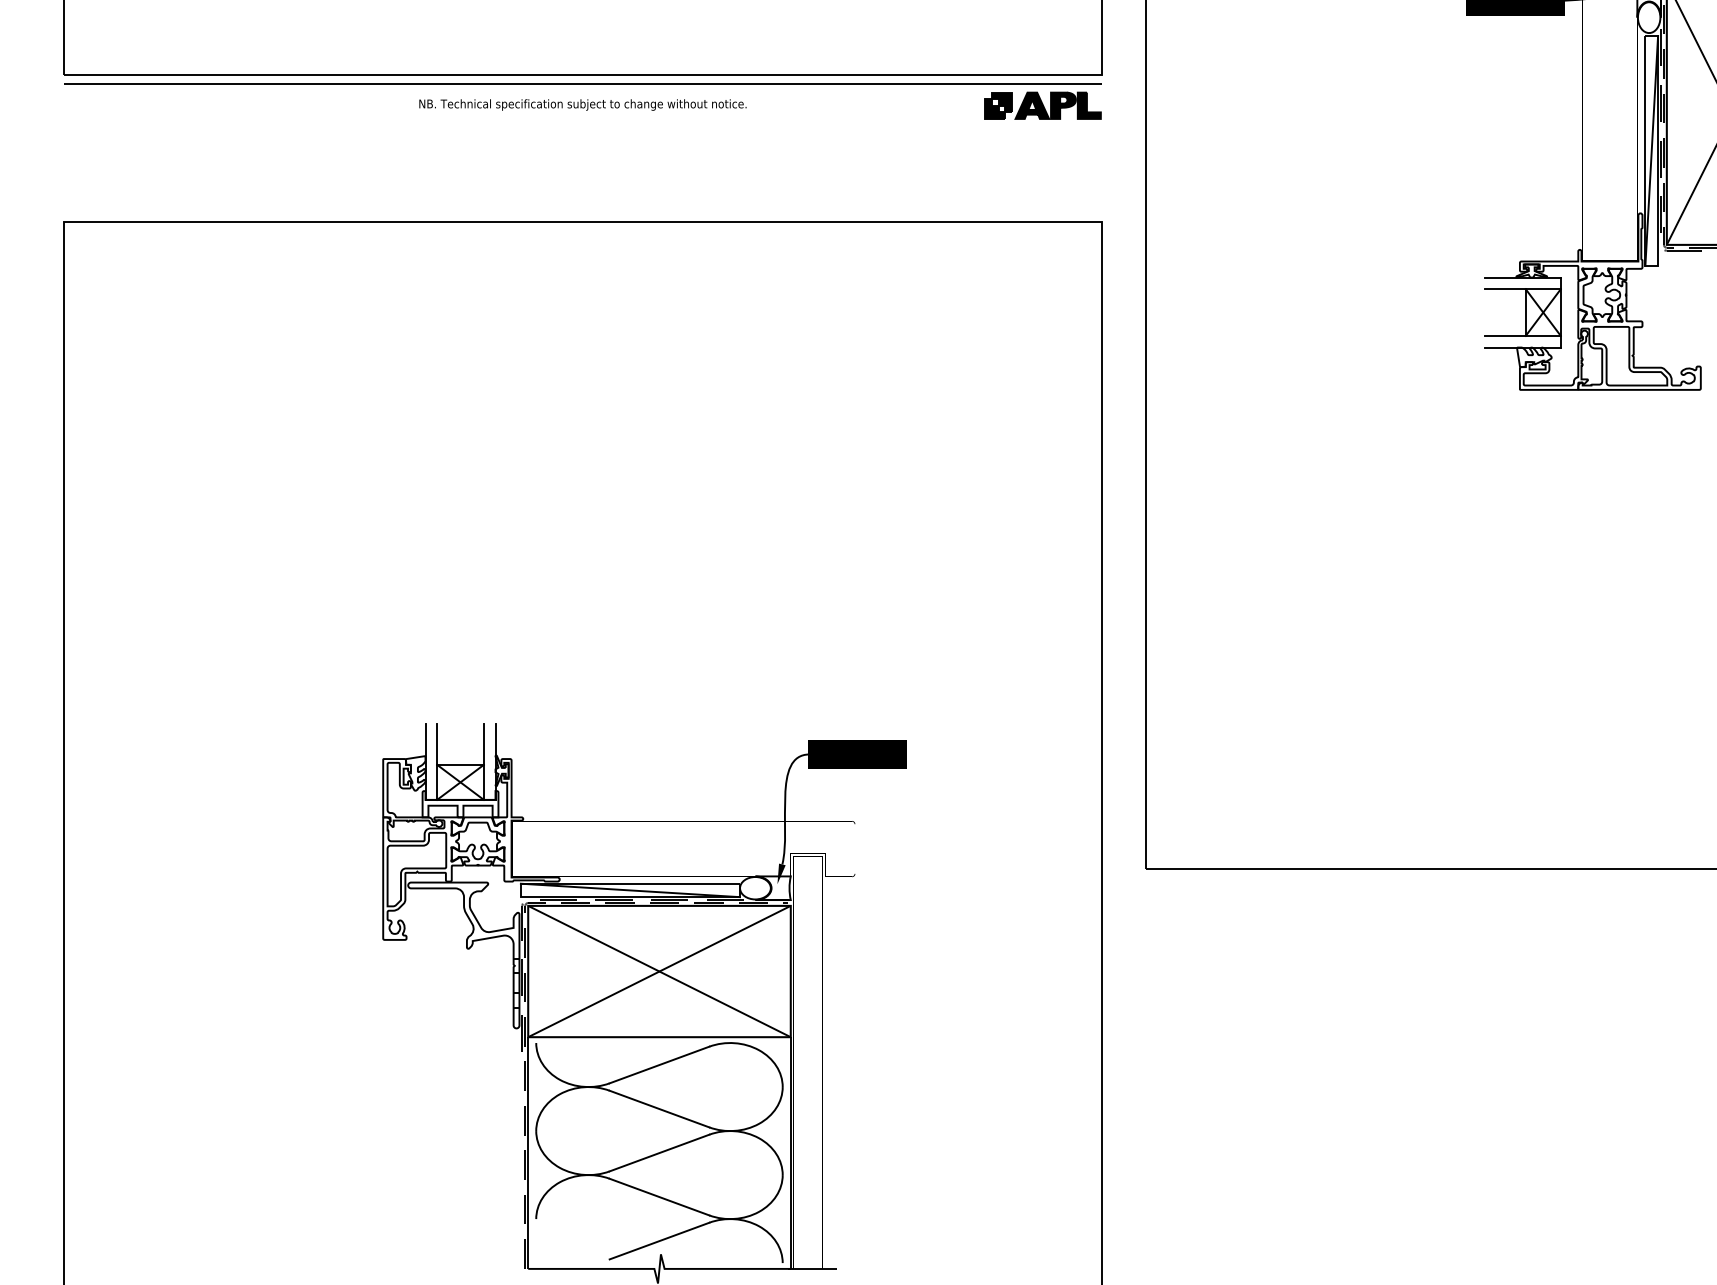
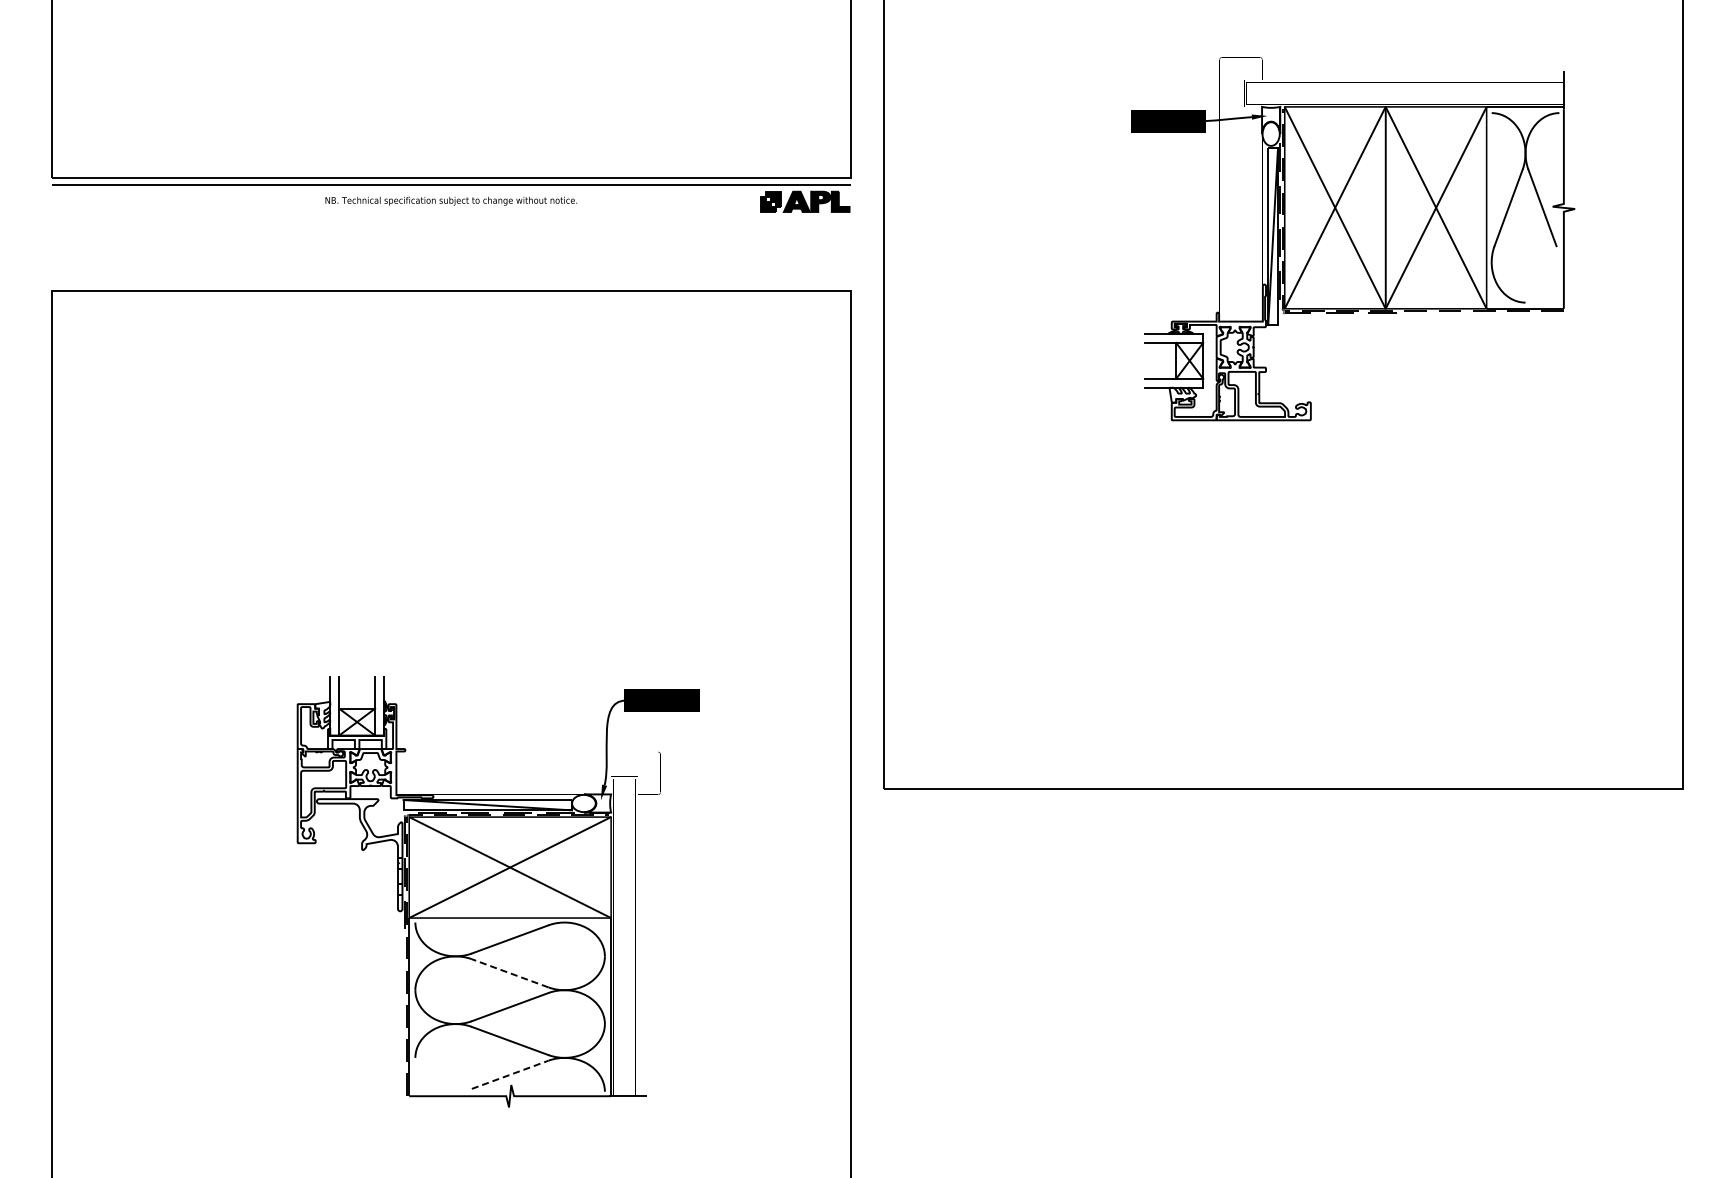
line: (659, 1109) -> (510, 973), solid -> dashed
line: (659, 1240) -> (510, 1074), solid -> dashed

